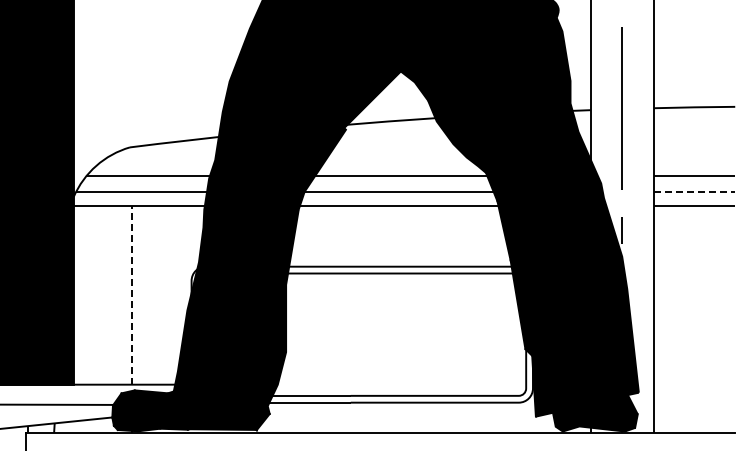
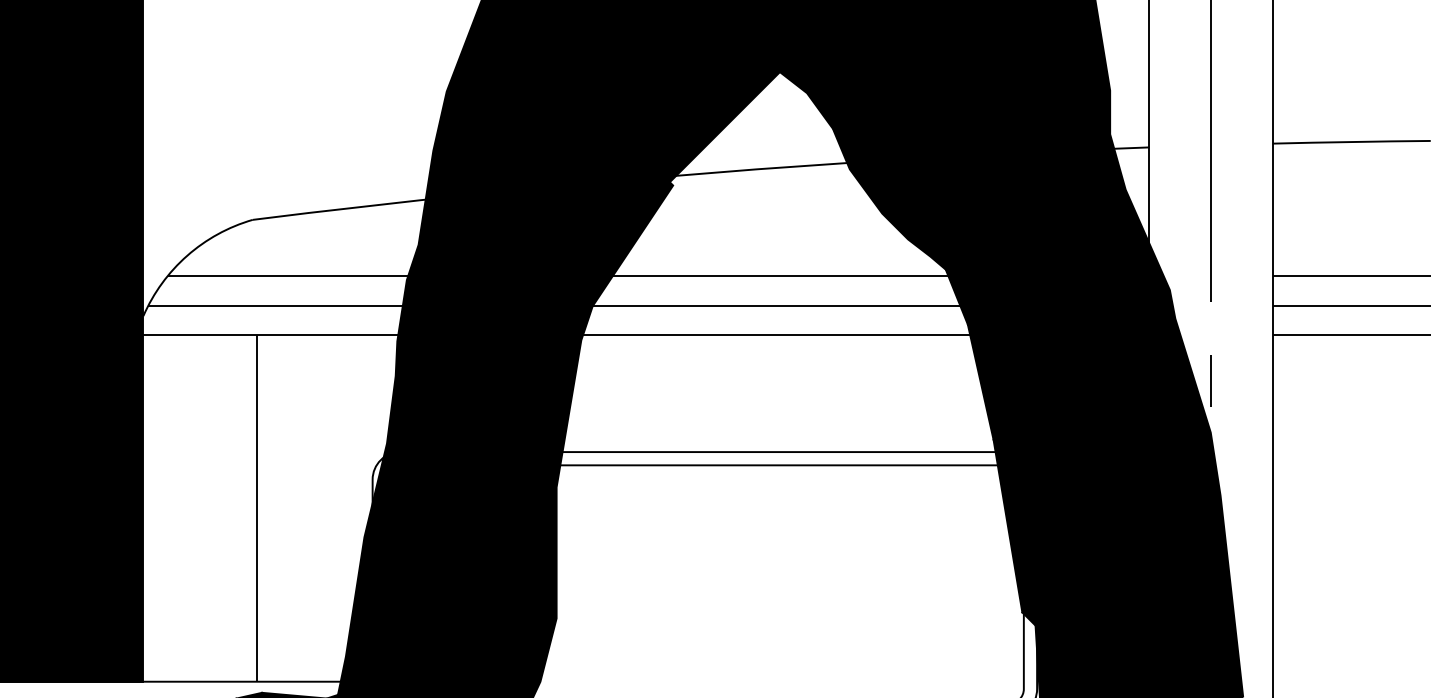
line: (694, 191) -> (1351, 305), dashed -> solid
line: (131, 295) -> (255, 508), dashed -> solid

